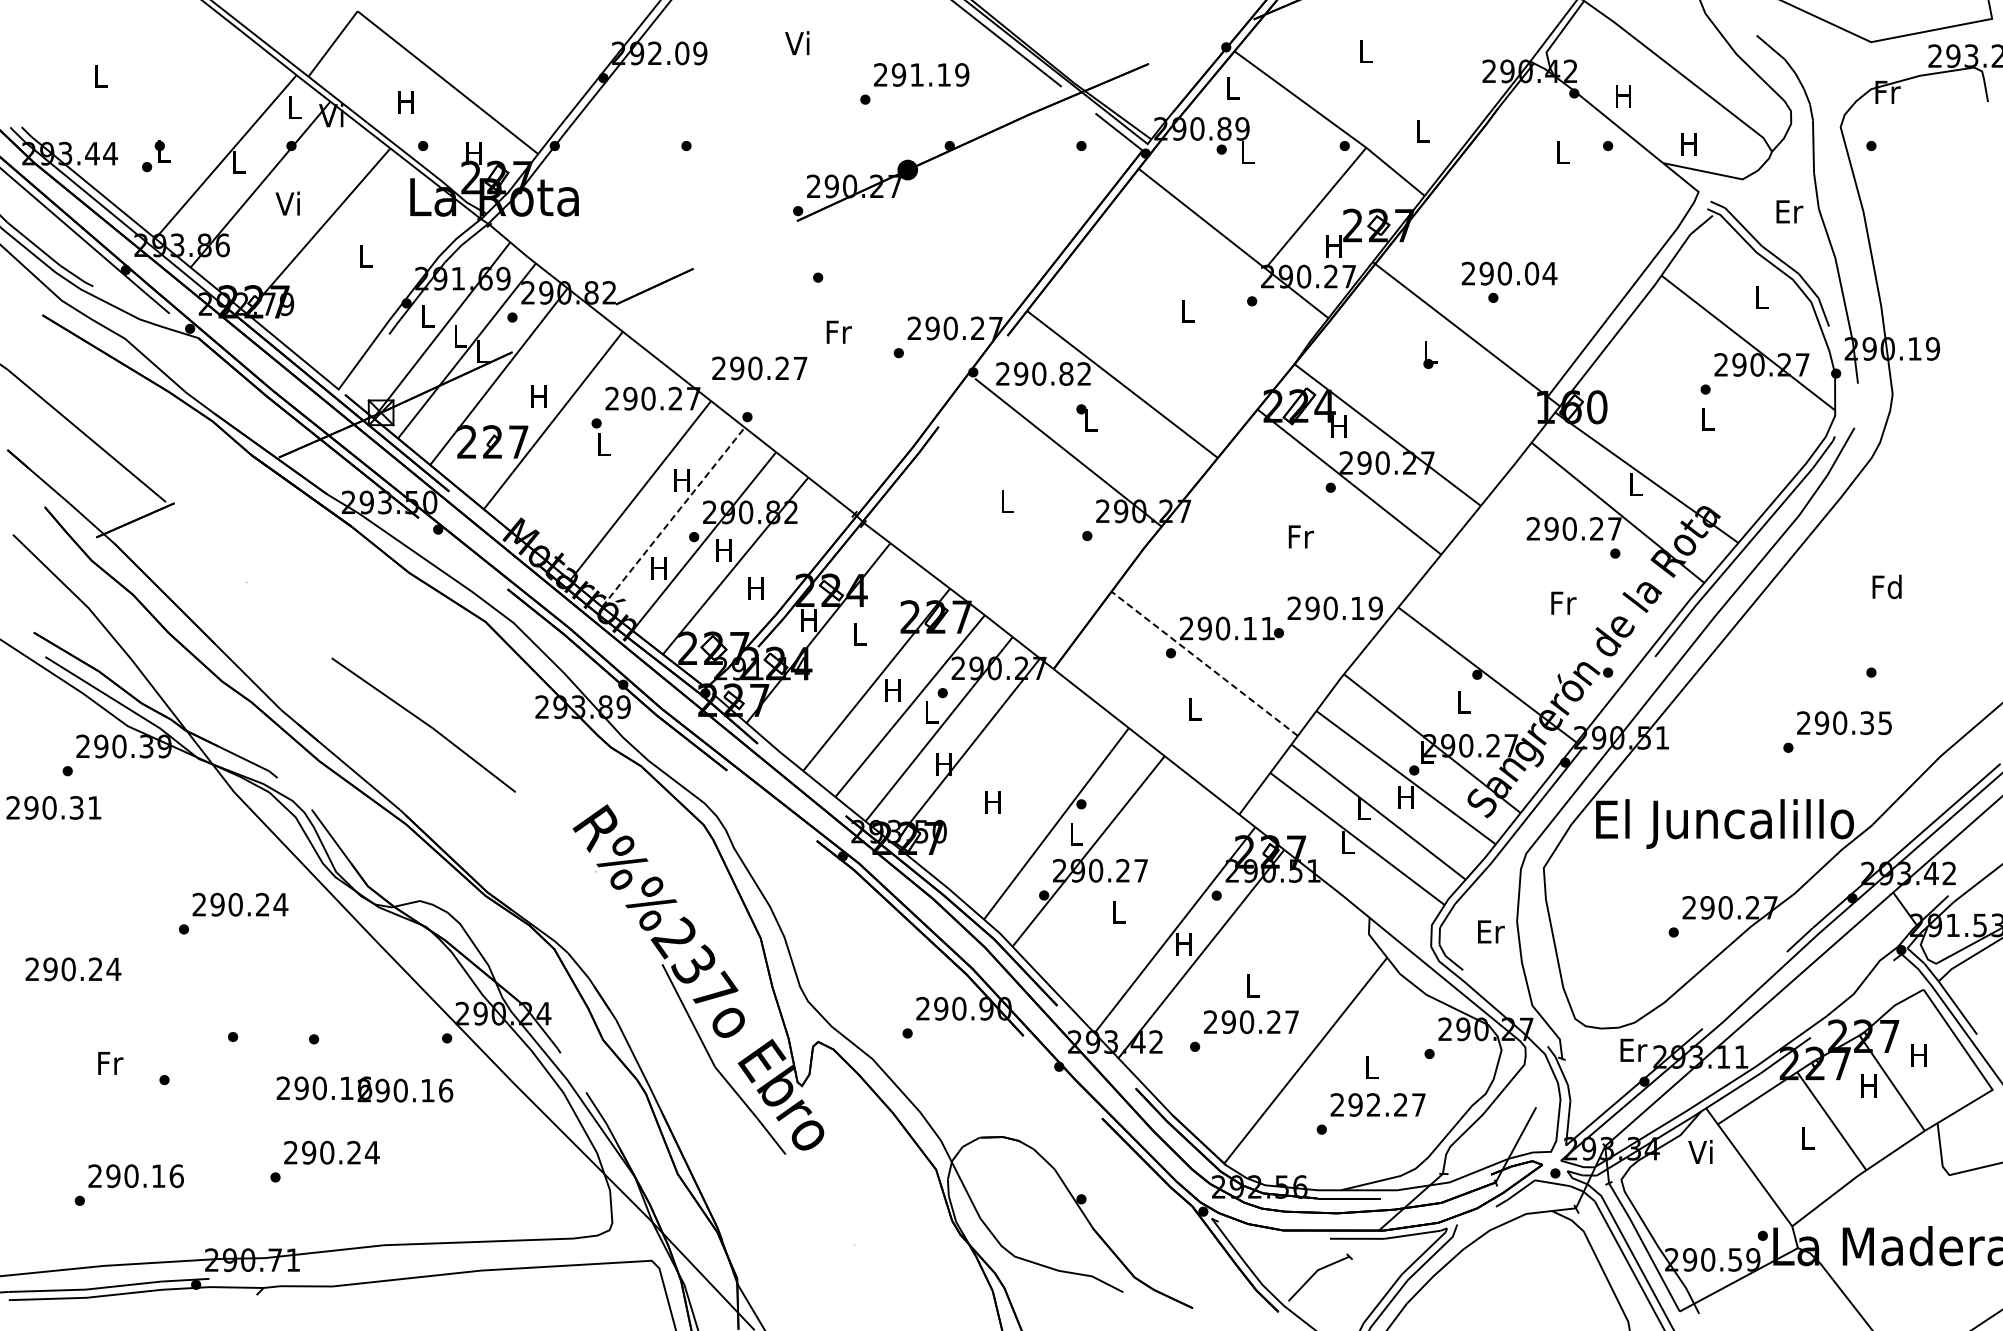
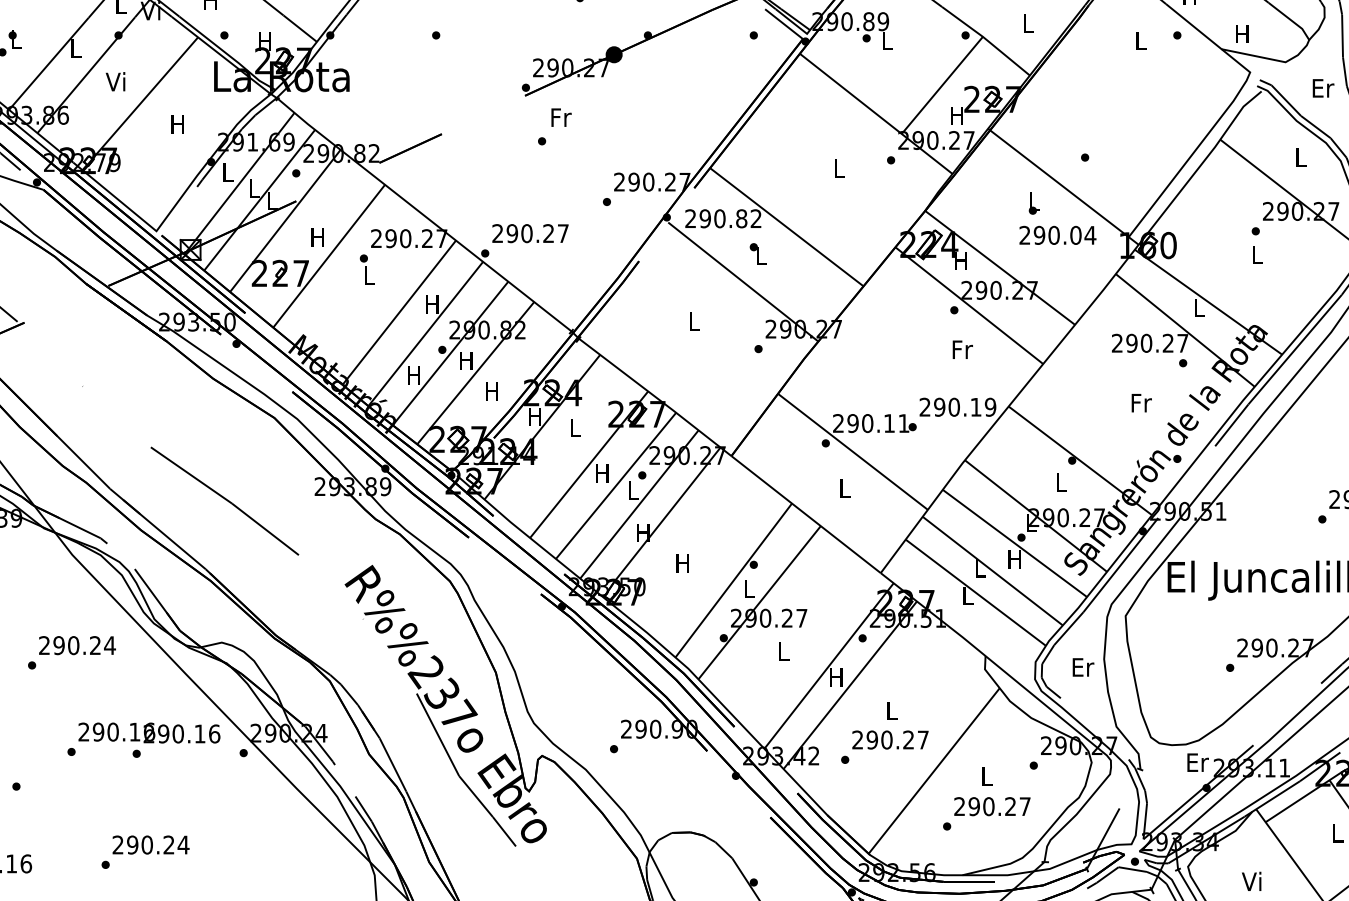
text: (364, 256) -> (177, 124), L -> H
text: (1509, 273) -> (1057, 235), moved
text: (838, 331) -> (560, 117), moved
text: (759, 368) -> (530, 233), moved
line: (673, 517) -> (425, 334), dashed -> solid
text: (1300, 536) -> (962, 349), moved
line: (1204, 663) -> (852, 451), dashed -> solid
text: (364, 1089) -> (149, 733), moved
text: (1373, 1104) -> (988, 806), 292.27 -> 290.27
text: (1700, 1151) -> (1251, 881), moved

